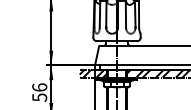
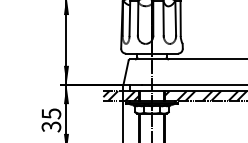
text: (39, 91) -> (51, 119), 56 -> 35

